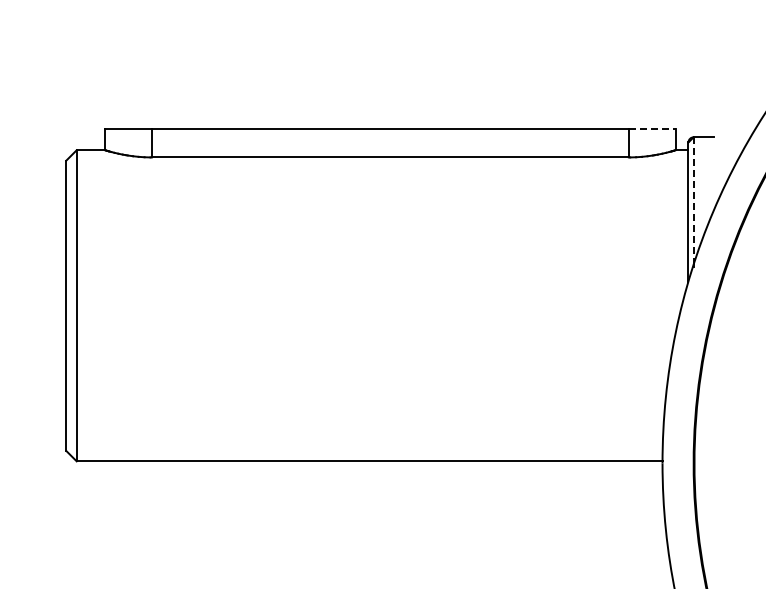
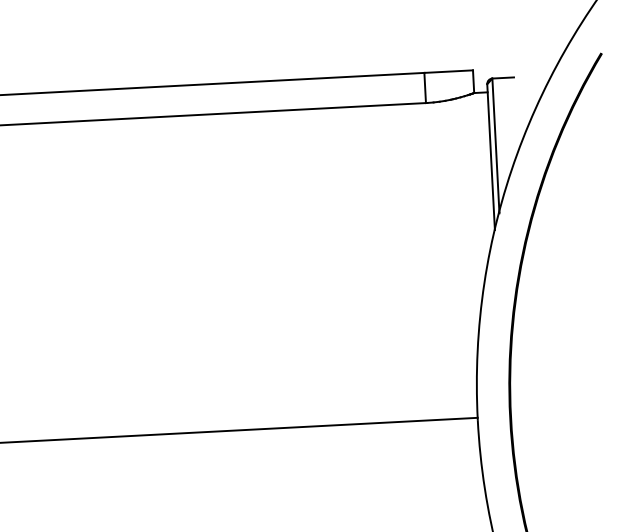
line: (652, 128) -> (449, 71), dashed -> solid
line: (693, 201) -> (495, 145), dashed -> solid

